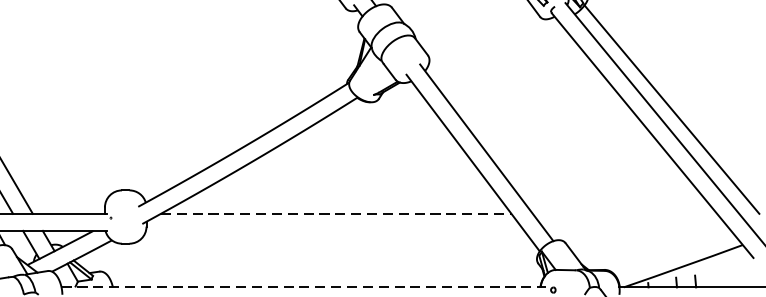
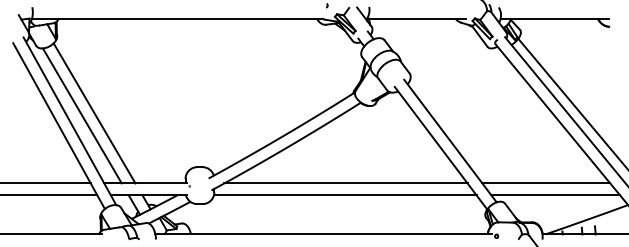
line: (335, 213) -> (345, 183), dashed -> solid
line: (625, 213) -> (546, 183), added
line: (335, 231) -> (345, 195), added
line: (638, 231) -> (555, 195), added
line: (305, 287) -> (324, 234), dashed -> solid

